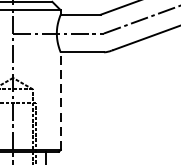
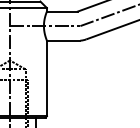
line: (60, 101) -> (46, 78), dashed -> solid

